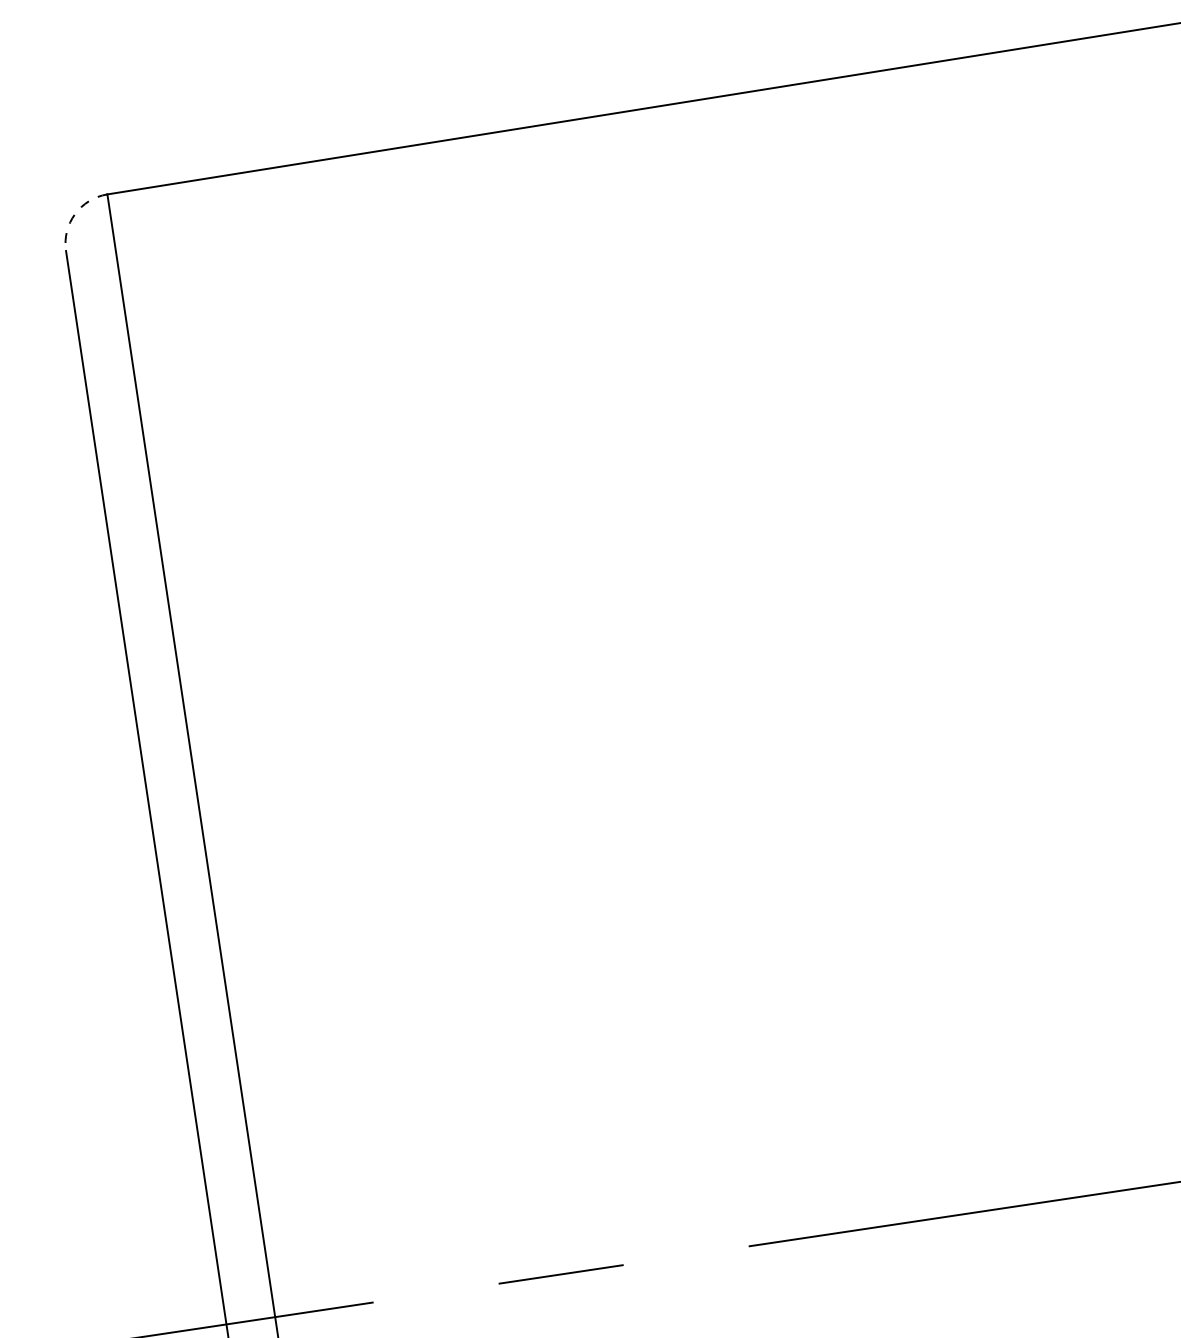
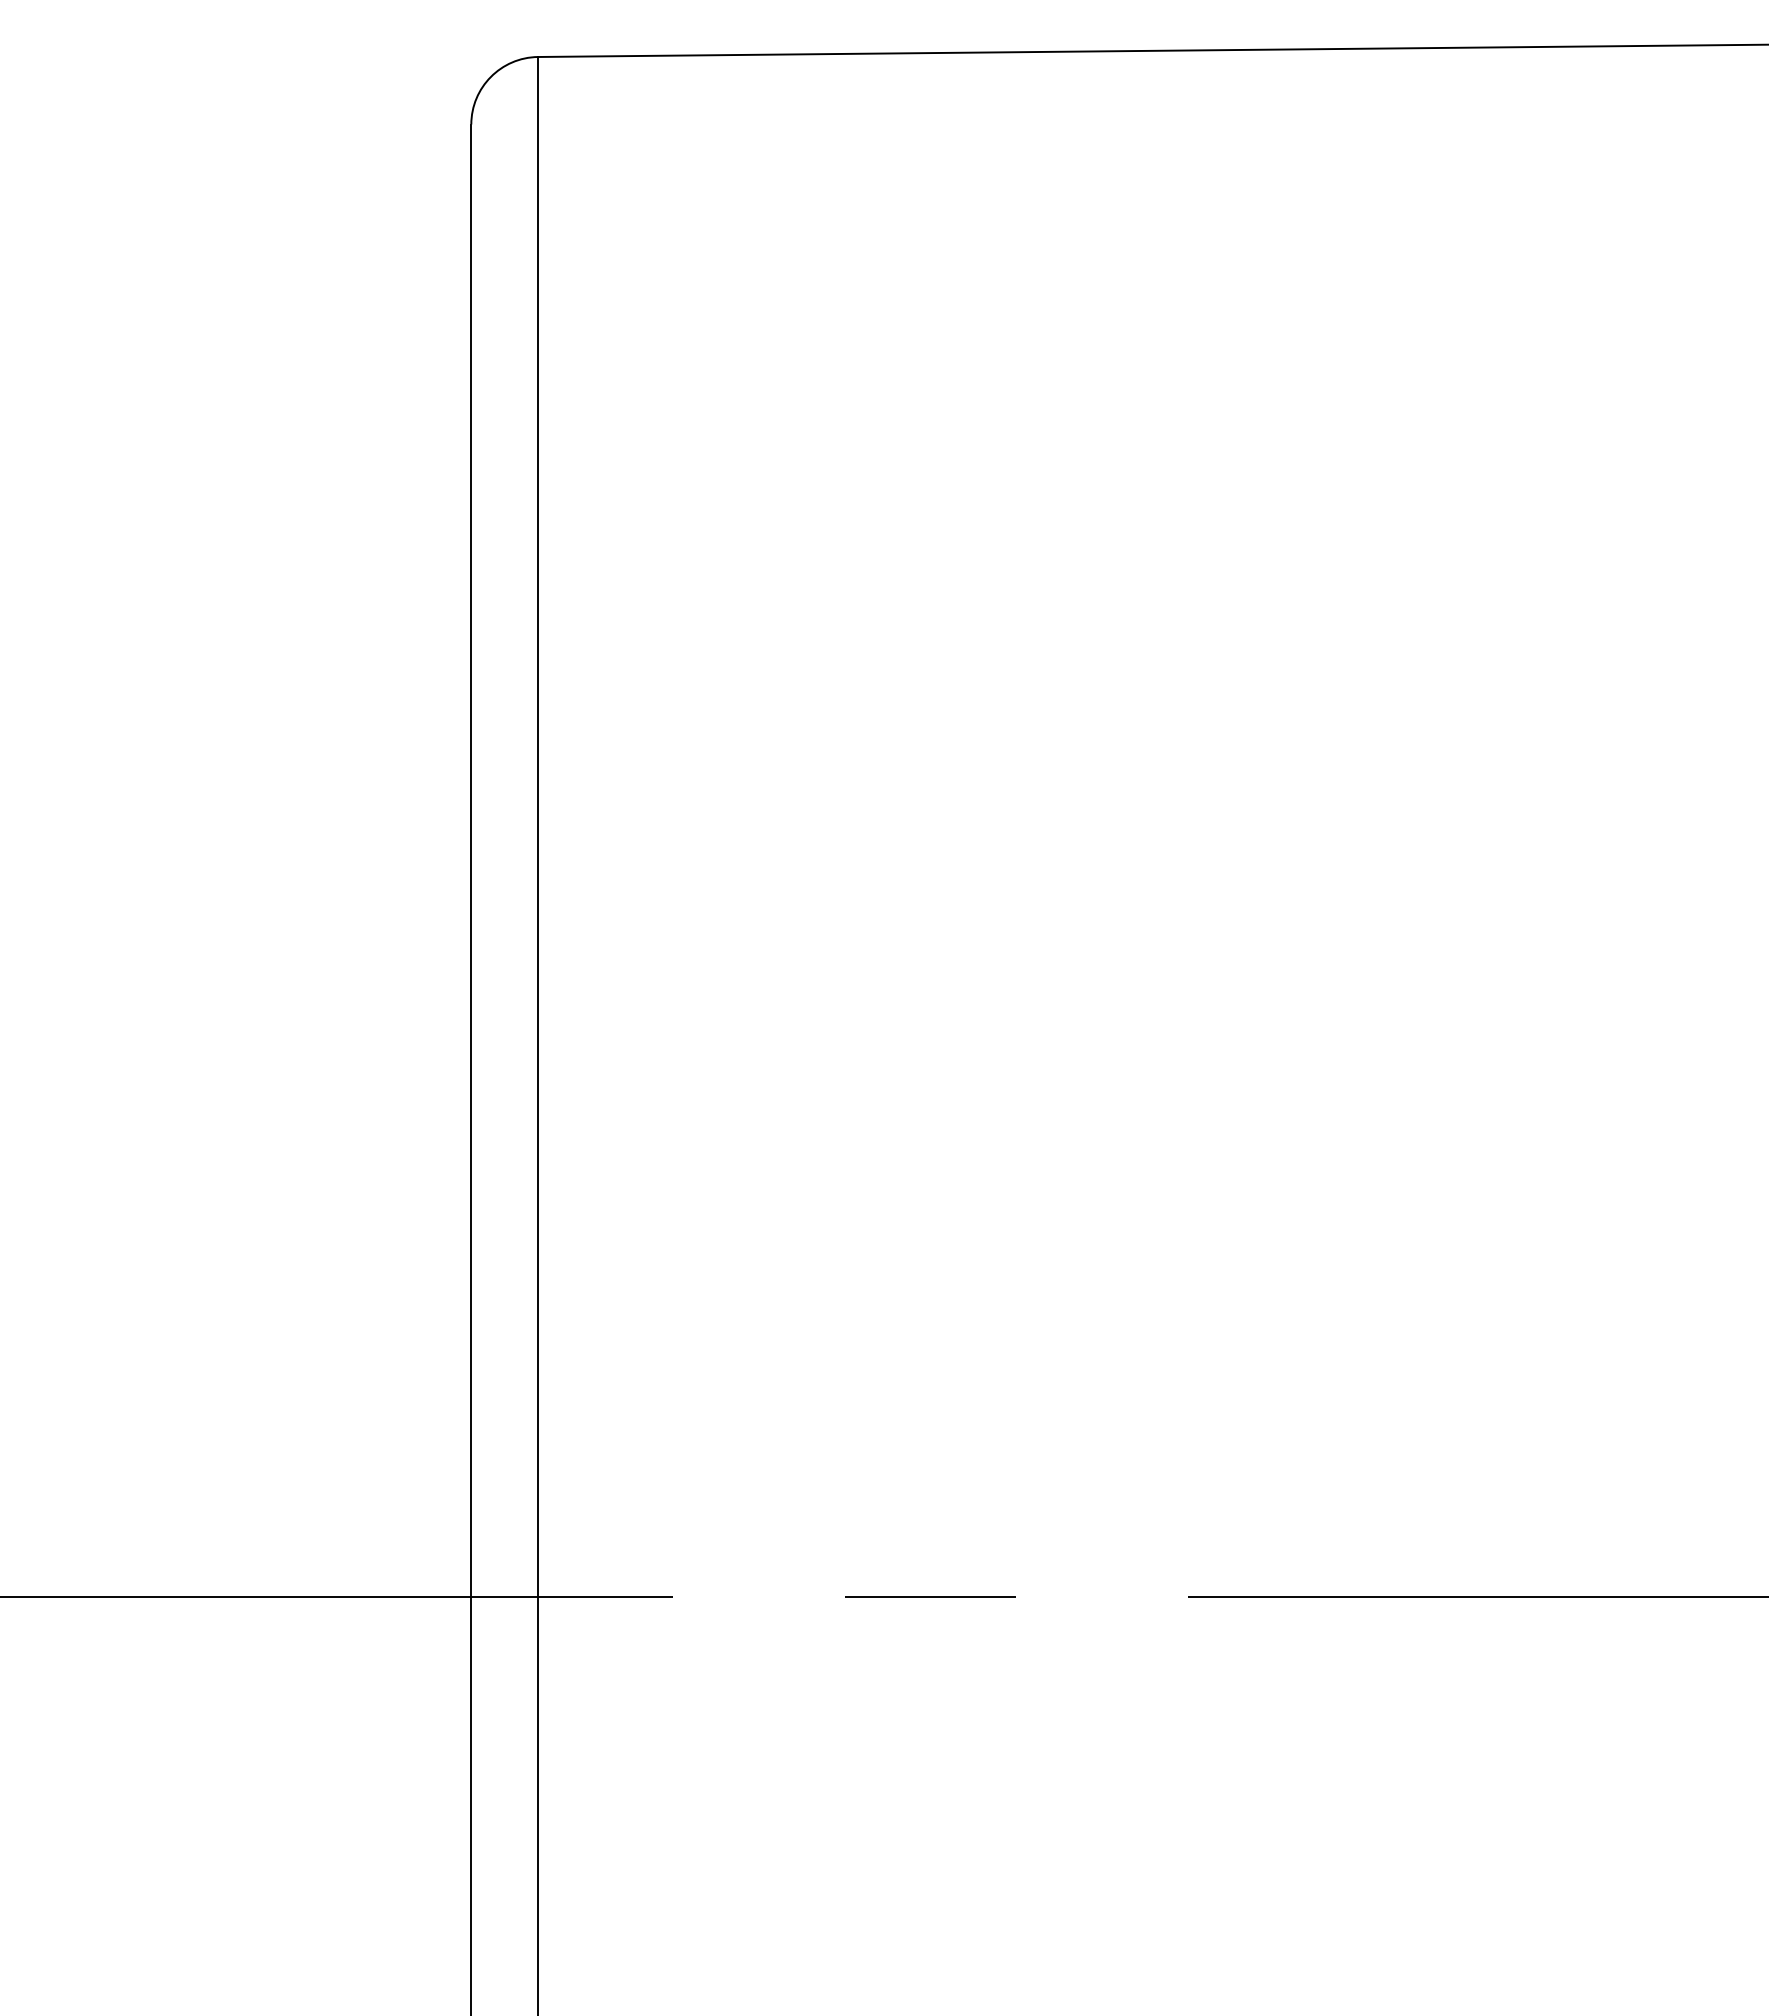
arc: (74, 214) -> (490, 77), dashed -> solid

